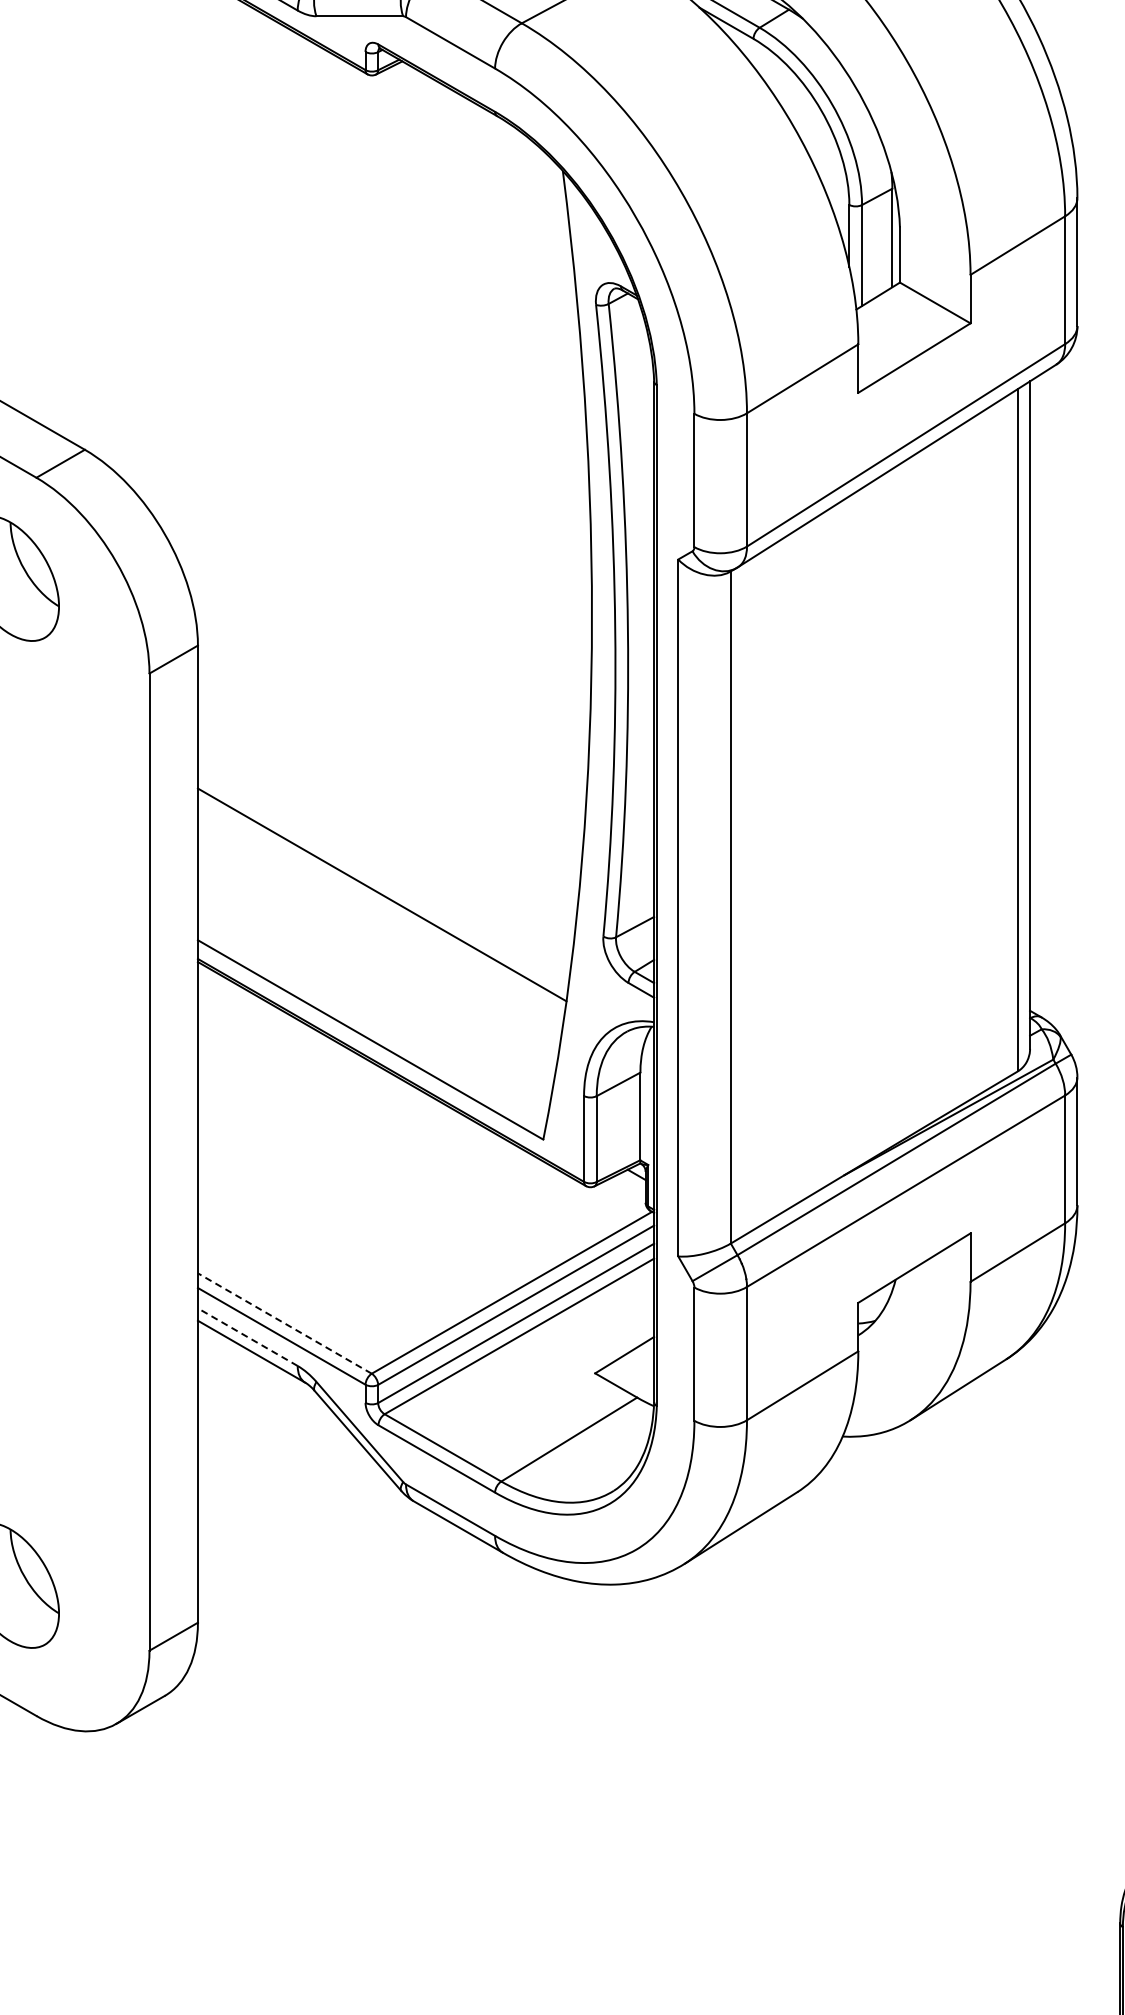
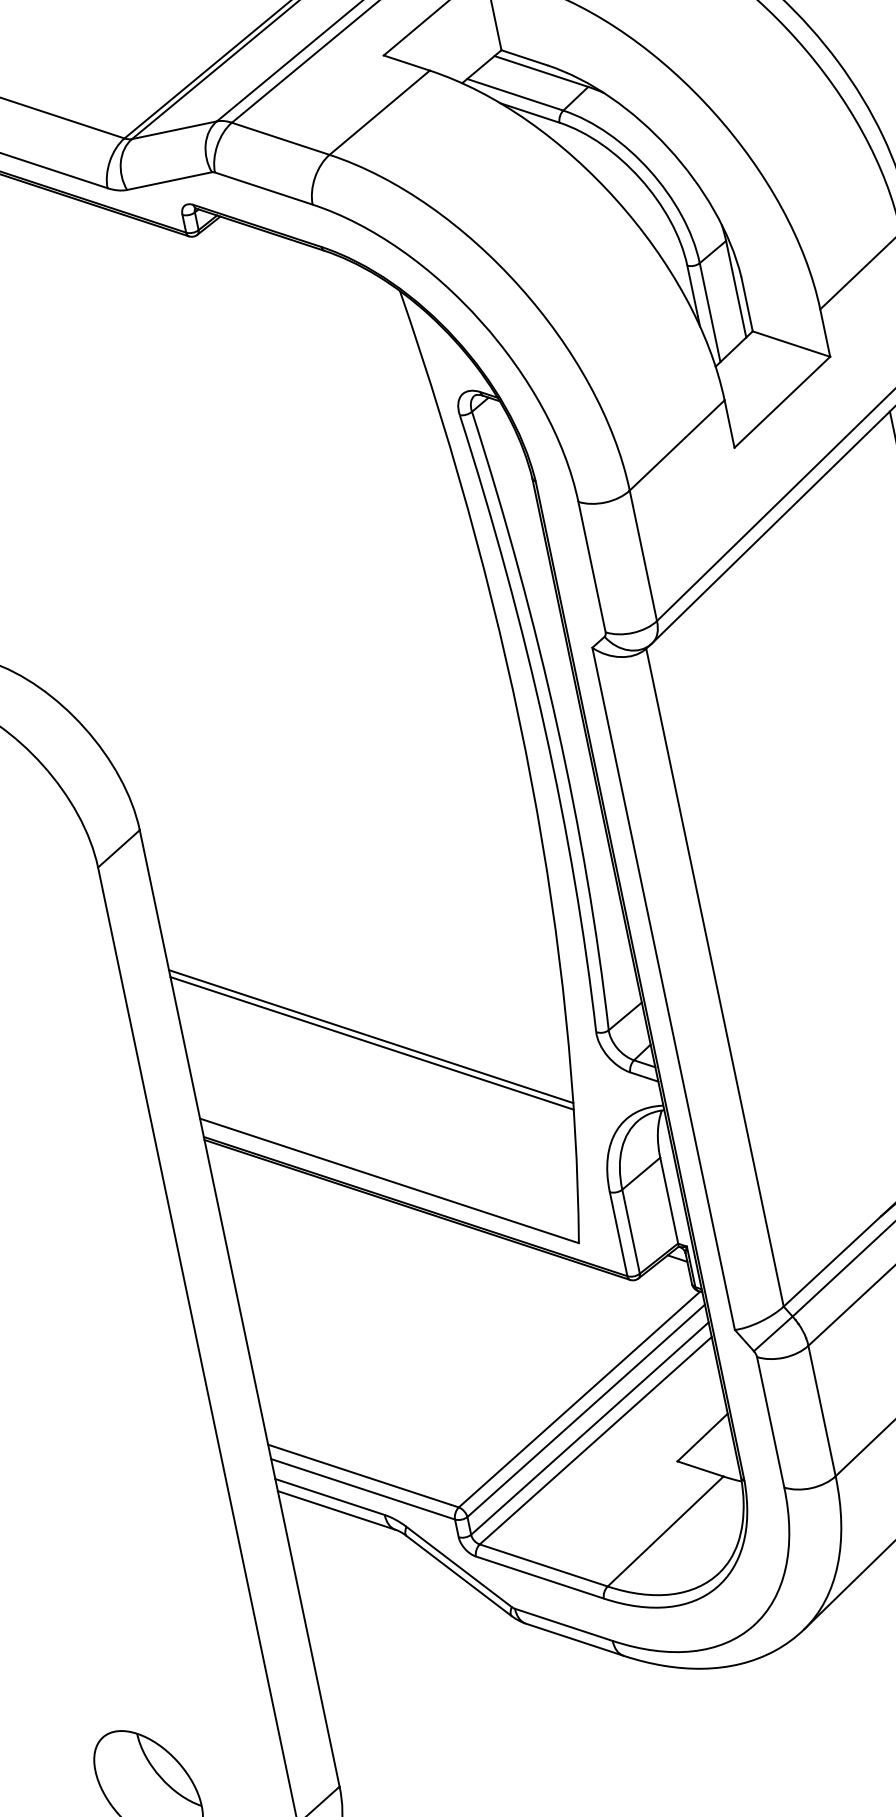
line: (381, 901) -> (371, 1043), added
line: (284, 1323) -> (363, 1476), dashed -> solid
line: (247, 1337) -> (329, 1497), dashed -> solid

